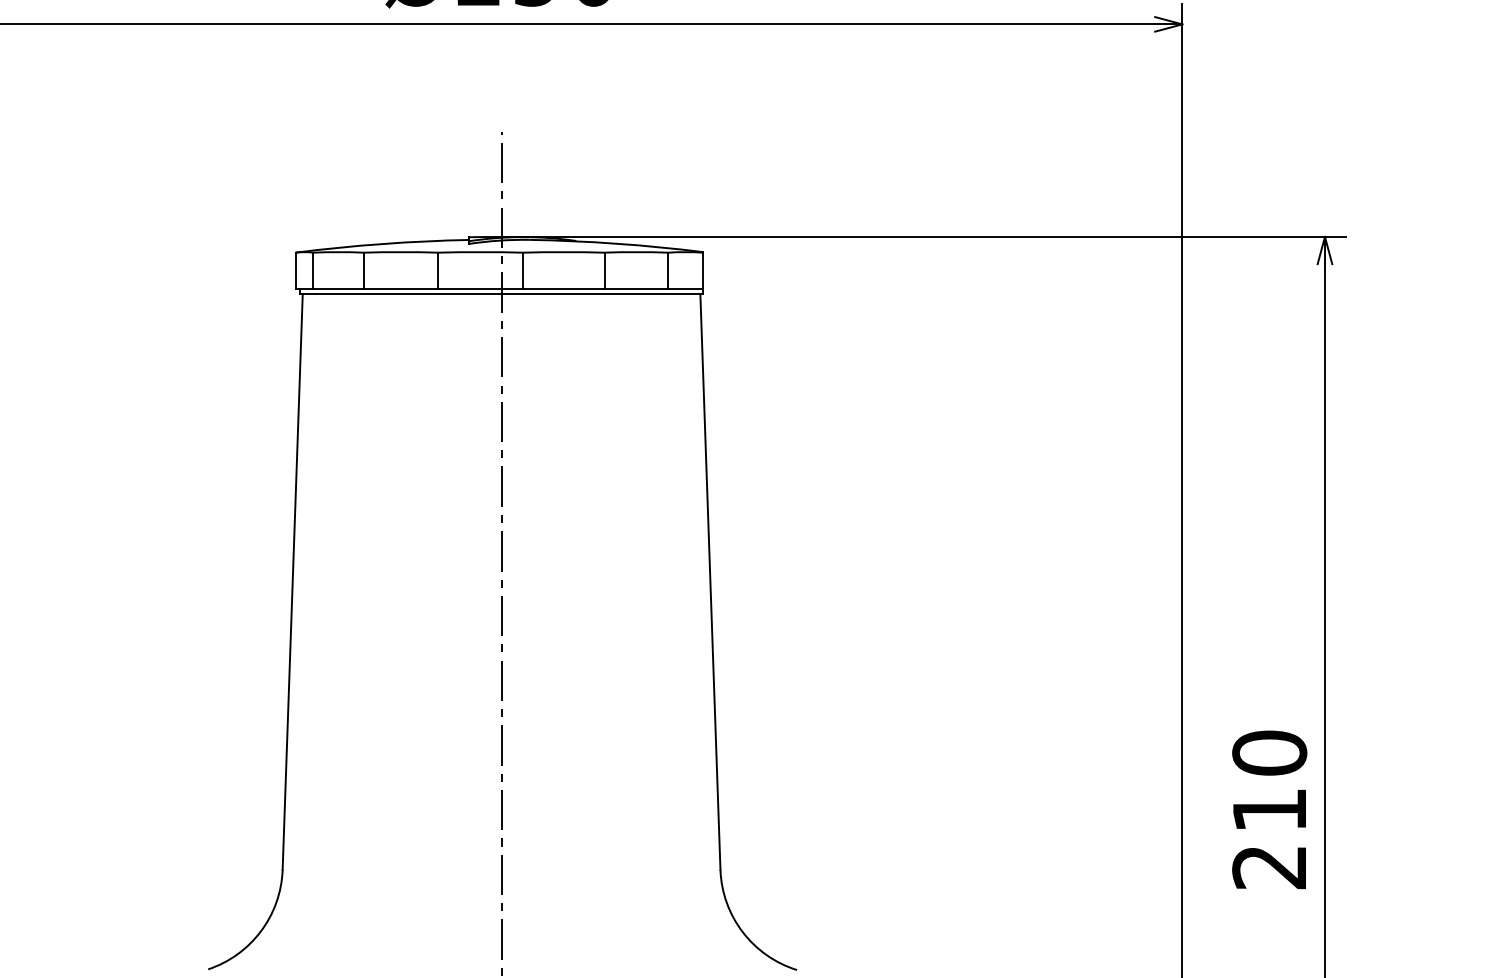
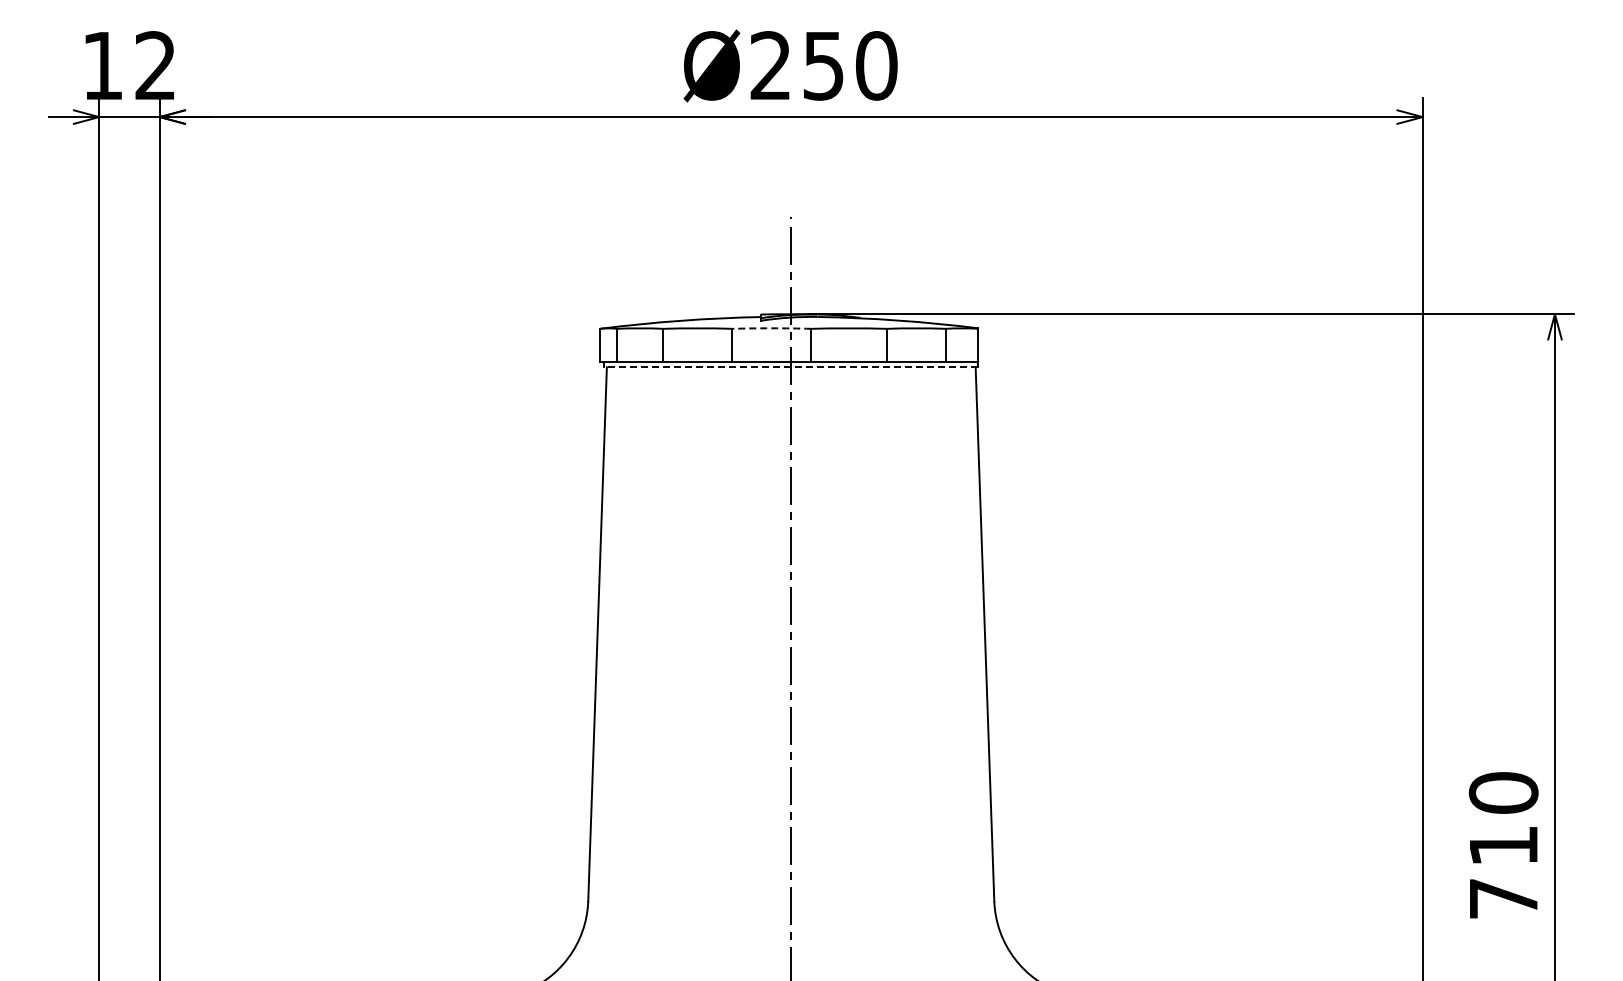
arc: (480, 252) -> (771, 328), solid -> dashed
line: (501, 294) -> (791, 367), solid -> dashed
text: (1268, 867) -> (1502, 899), 210 -> 710

